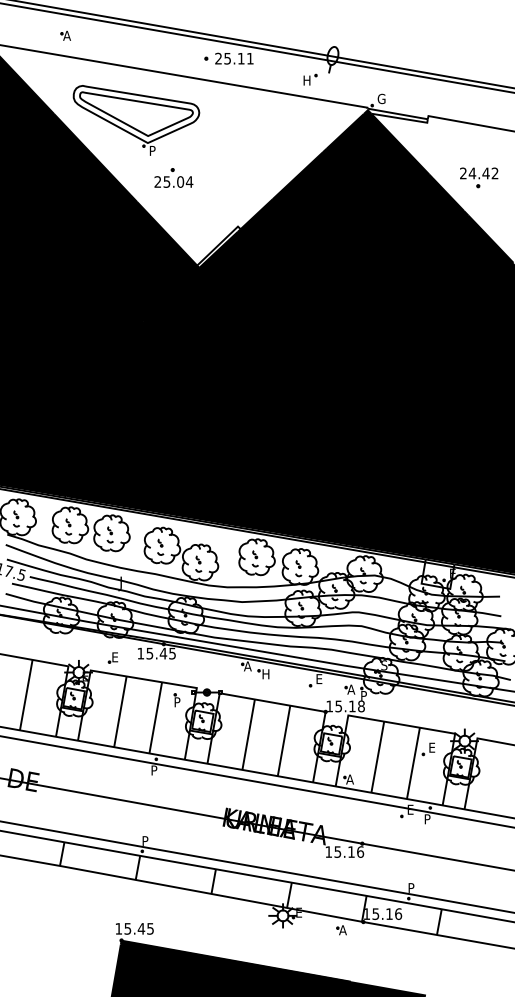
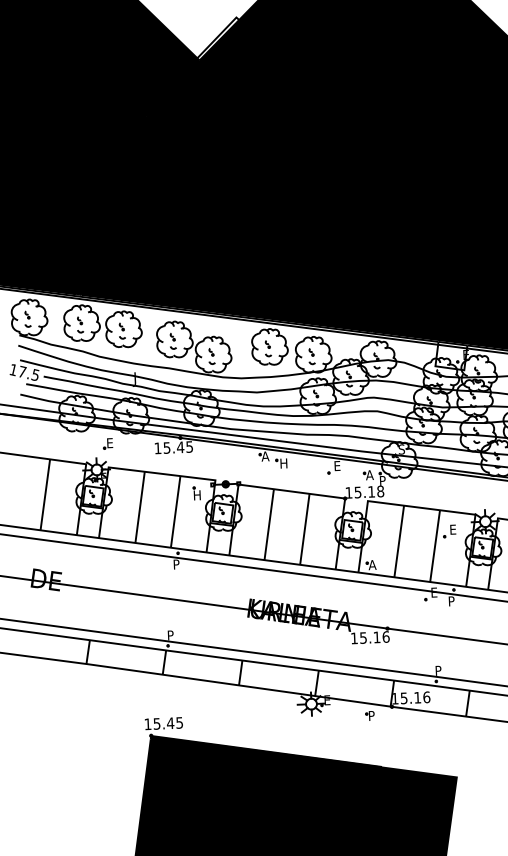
part: (112, 657) -> (107, 443), moved
text: (178, 702) -> (197, 495), P -> H
text: (342, 930) -> (371, 716), A -> P

